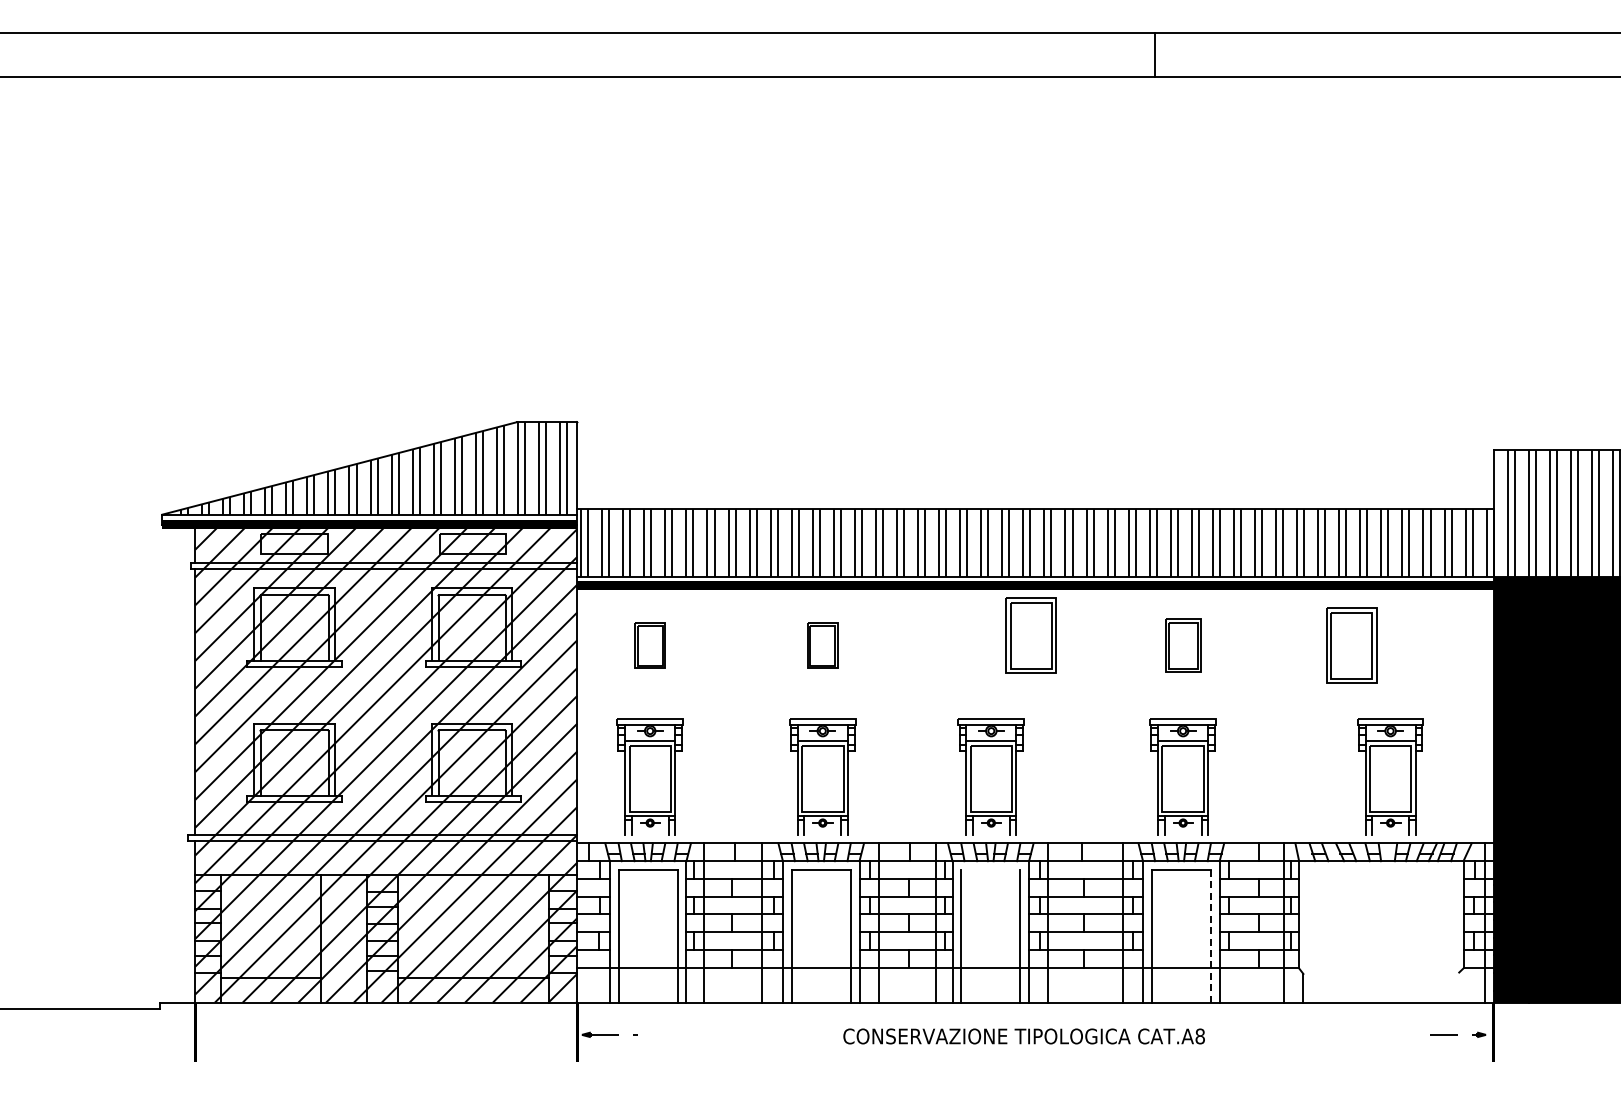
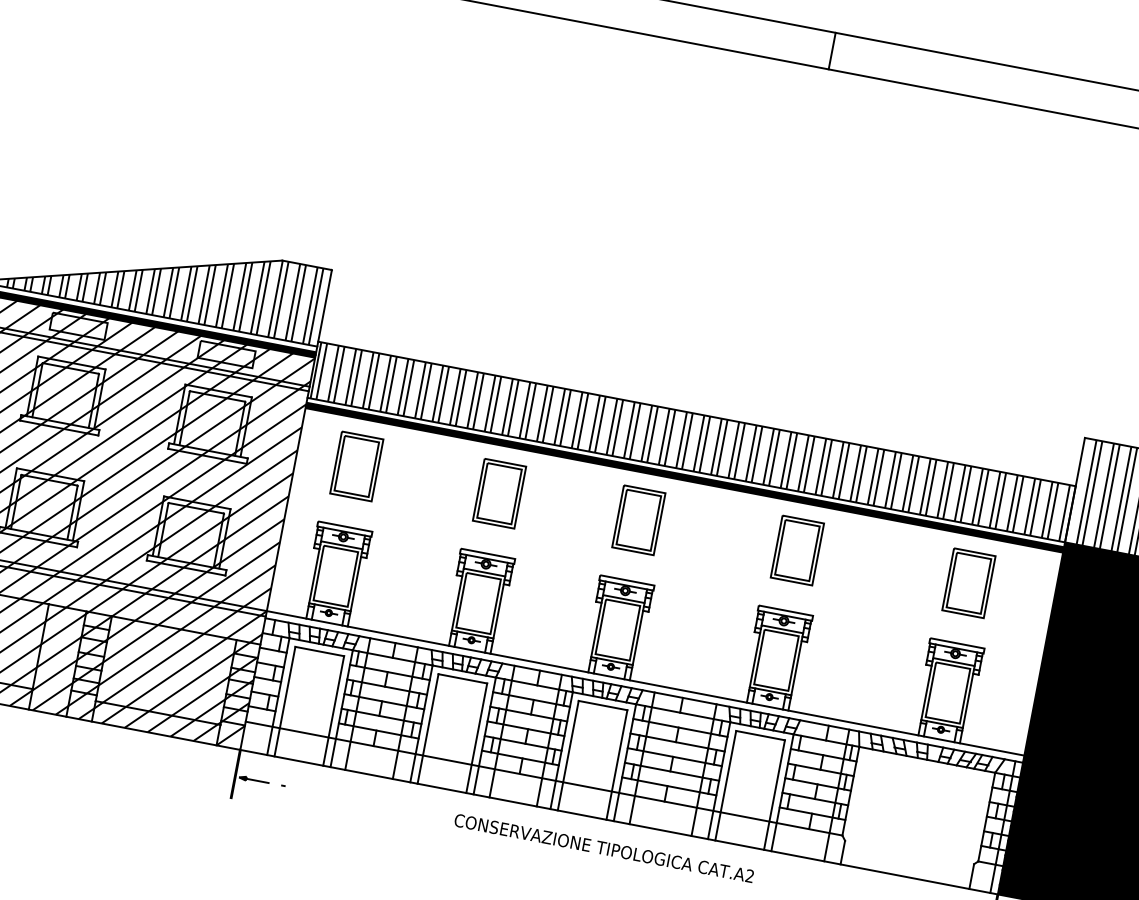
line: (1154, 55) -> (832, 51), moved
part: (1030, 635) -> (638, 519), moved
part: (649, 645) -> (356, 466), size x1.67
part: (822, 645) -> (499, 493), size x1.67
part: (1182, 645) -> (796, 550), size x1.43
part: (1351, 645) -> (968, 582), moved
line: (1035, 834) -> (645, 683), added
line: (990, 870) -> (602, 705), added
line: (1210, 936) -> (774, 795), dashed -> solid
line: (1459, 987) -> (971, 876), added
text: (1199, 1036) -> (749, 876), CAT.A8 -> CAT.A2

